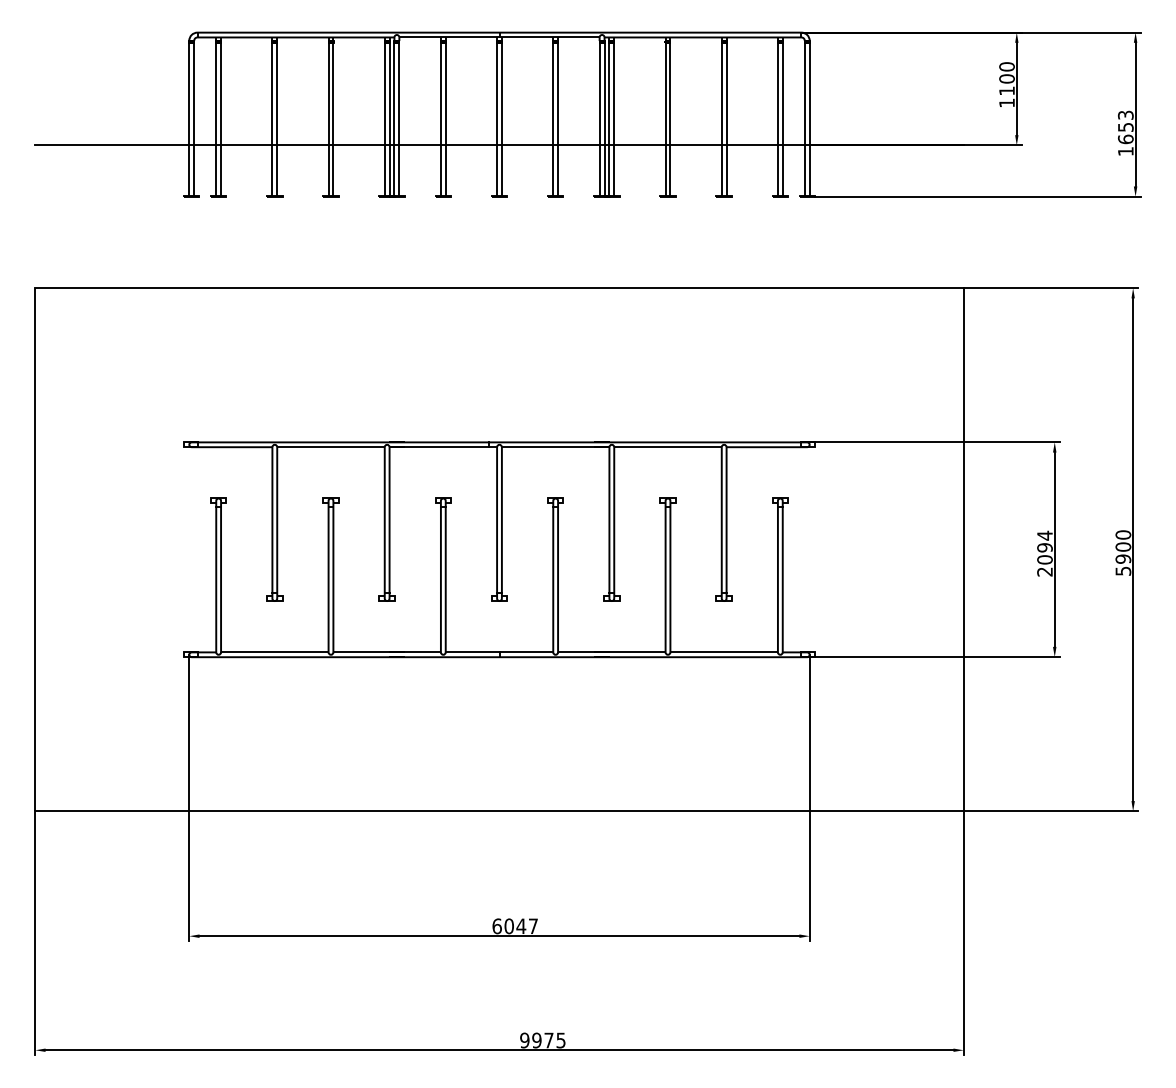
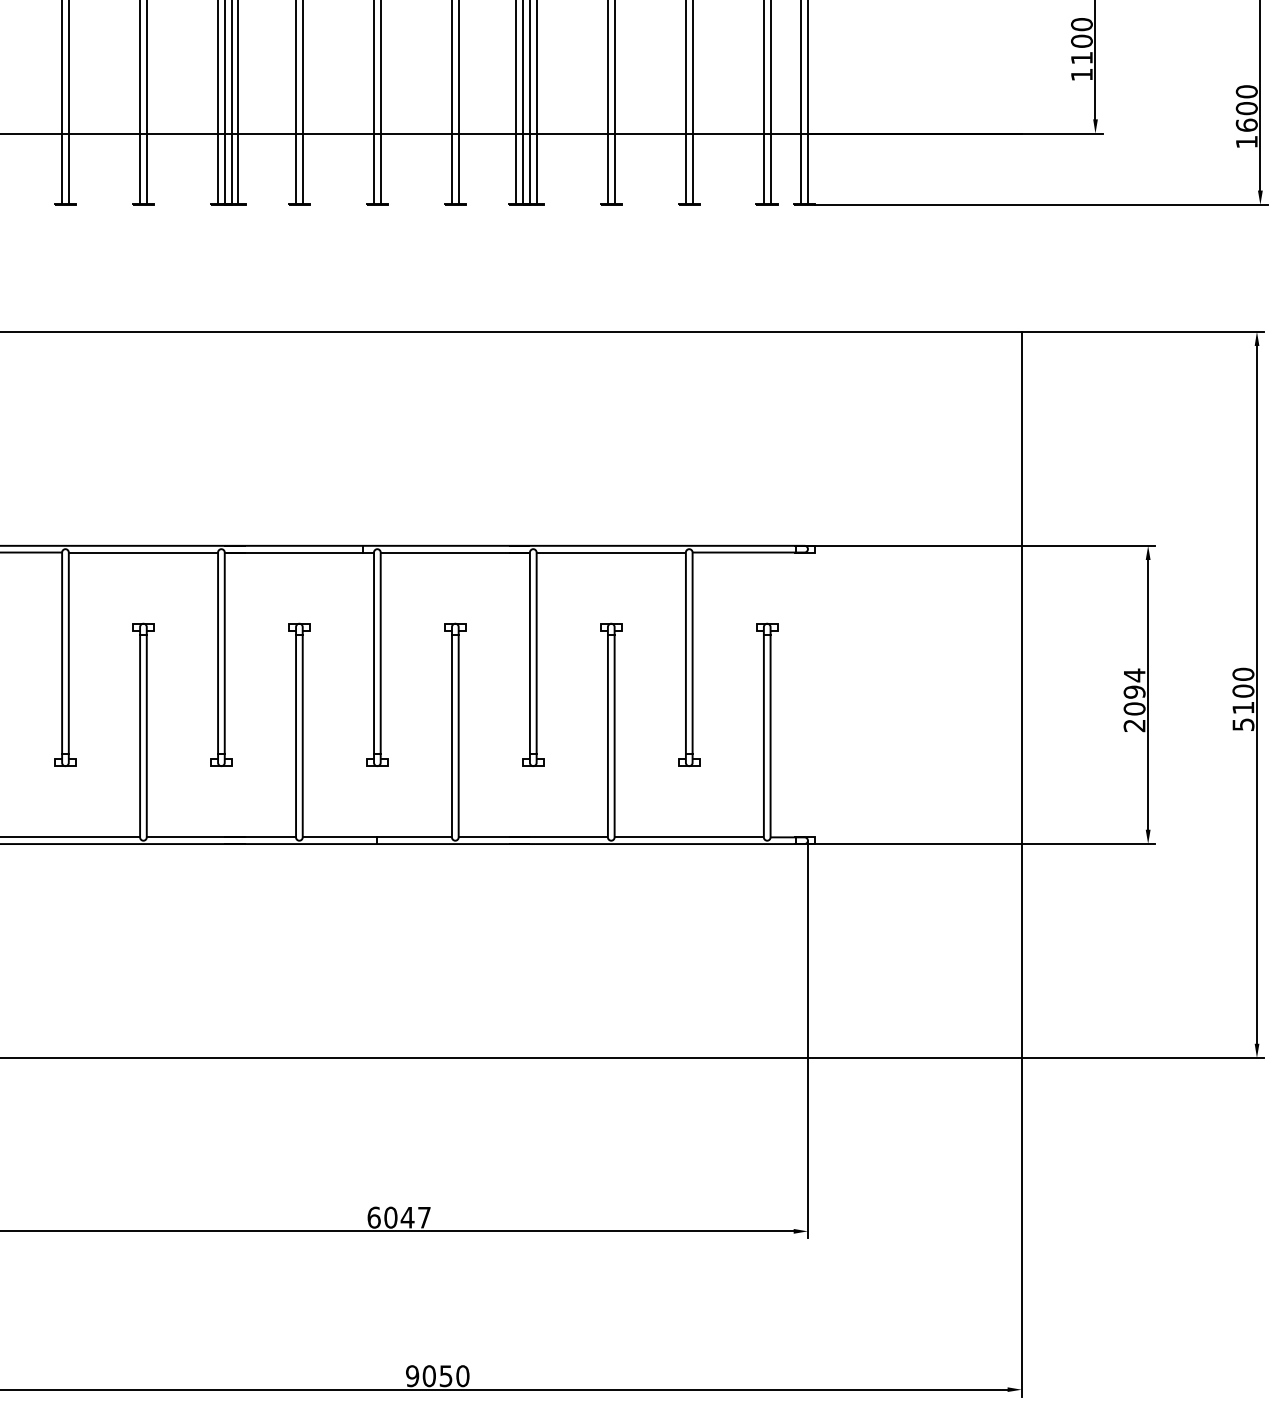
text: (1125, 121) -> (1246, 100), 1653 -> 1600
text: (1123, 558) -> (1243, 707), 5900 -> 5100
text: (548, 1040) -> (445, 1376), 9975 -> 9050

